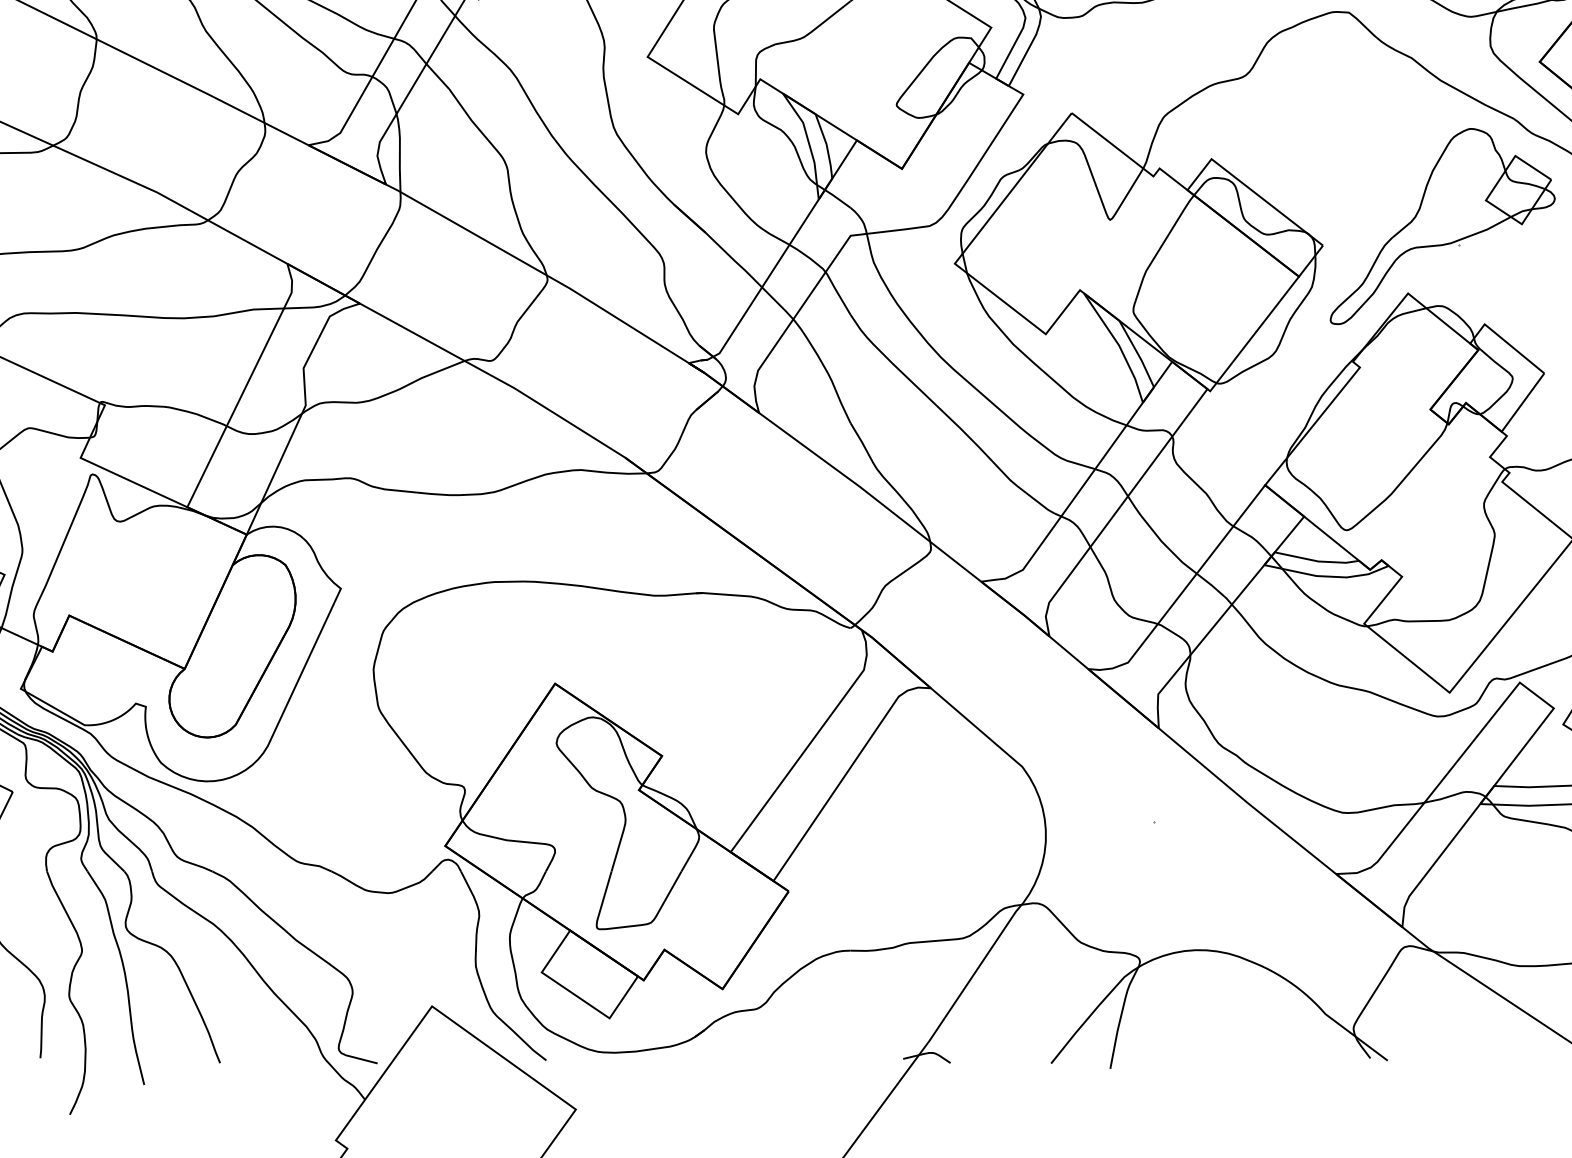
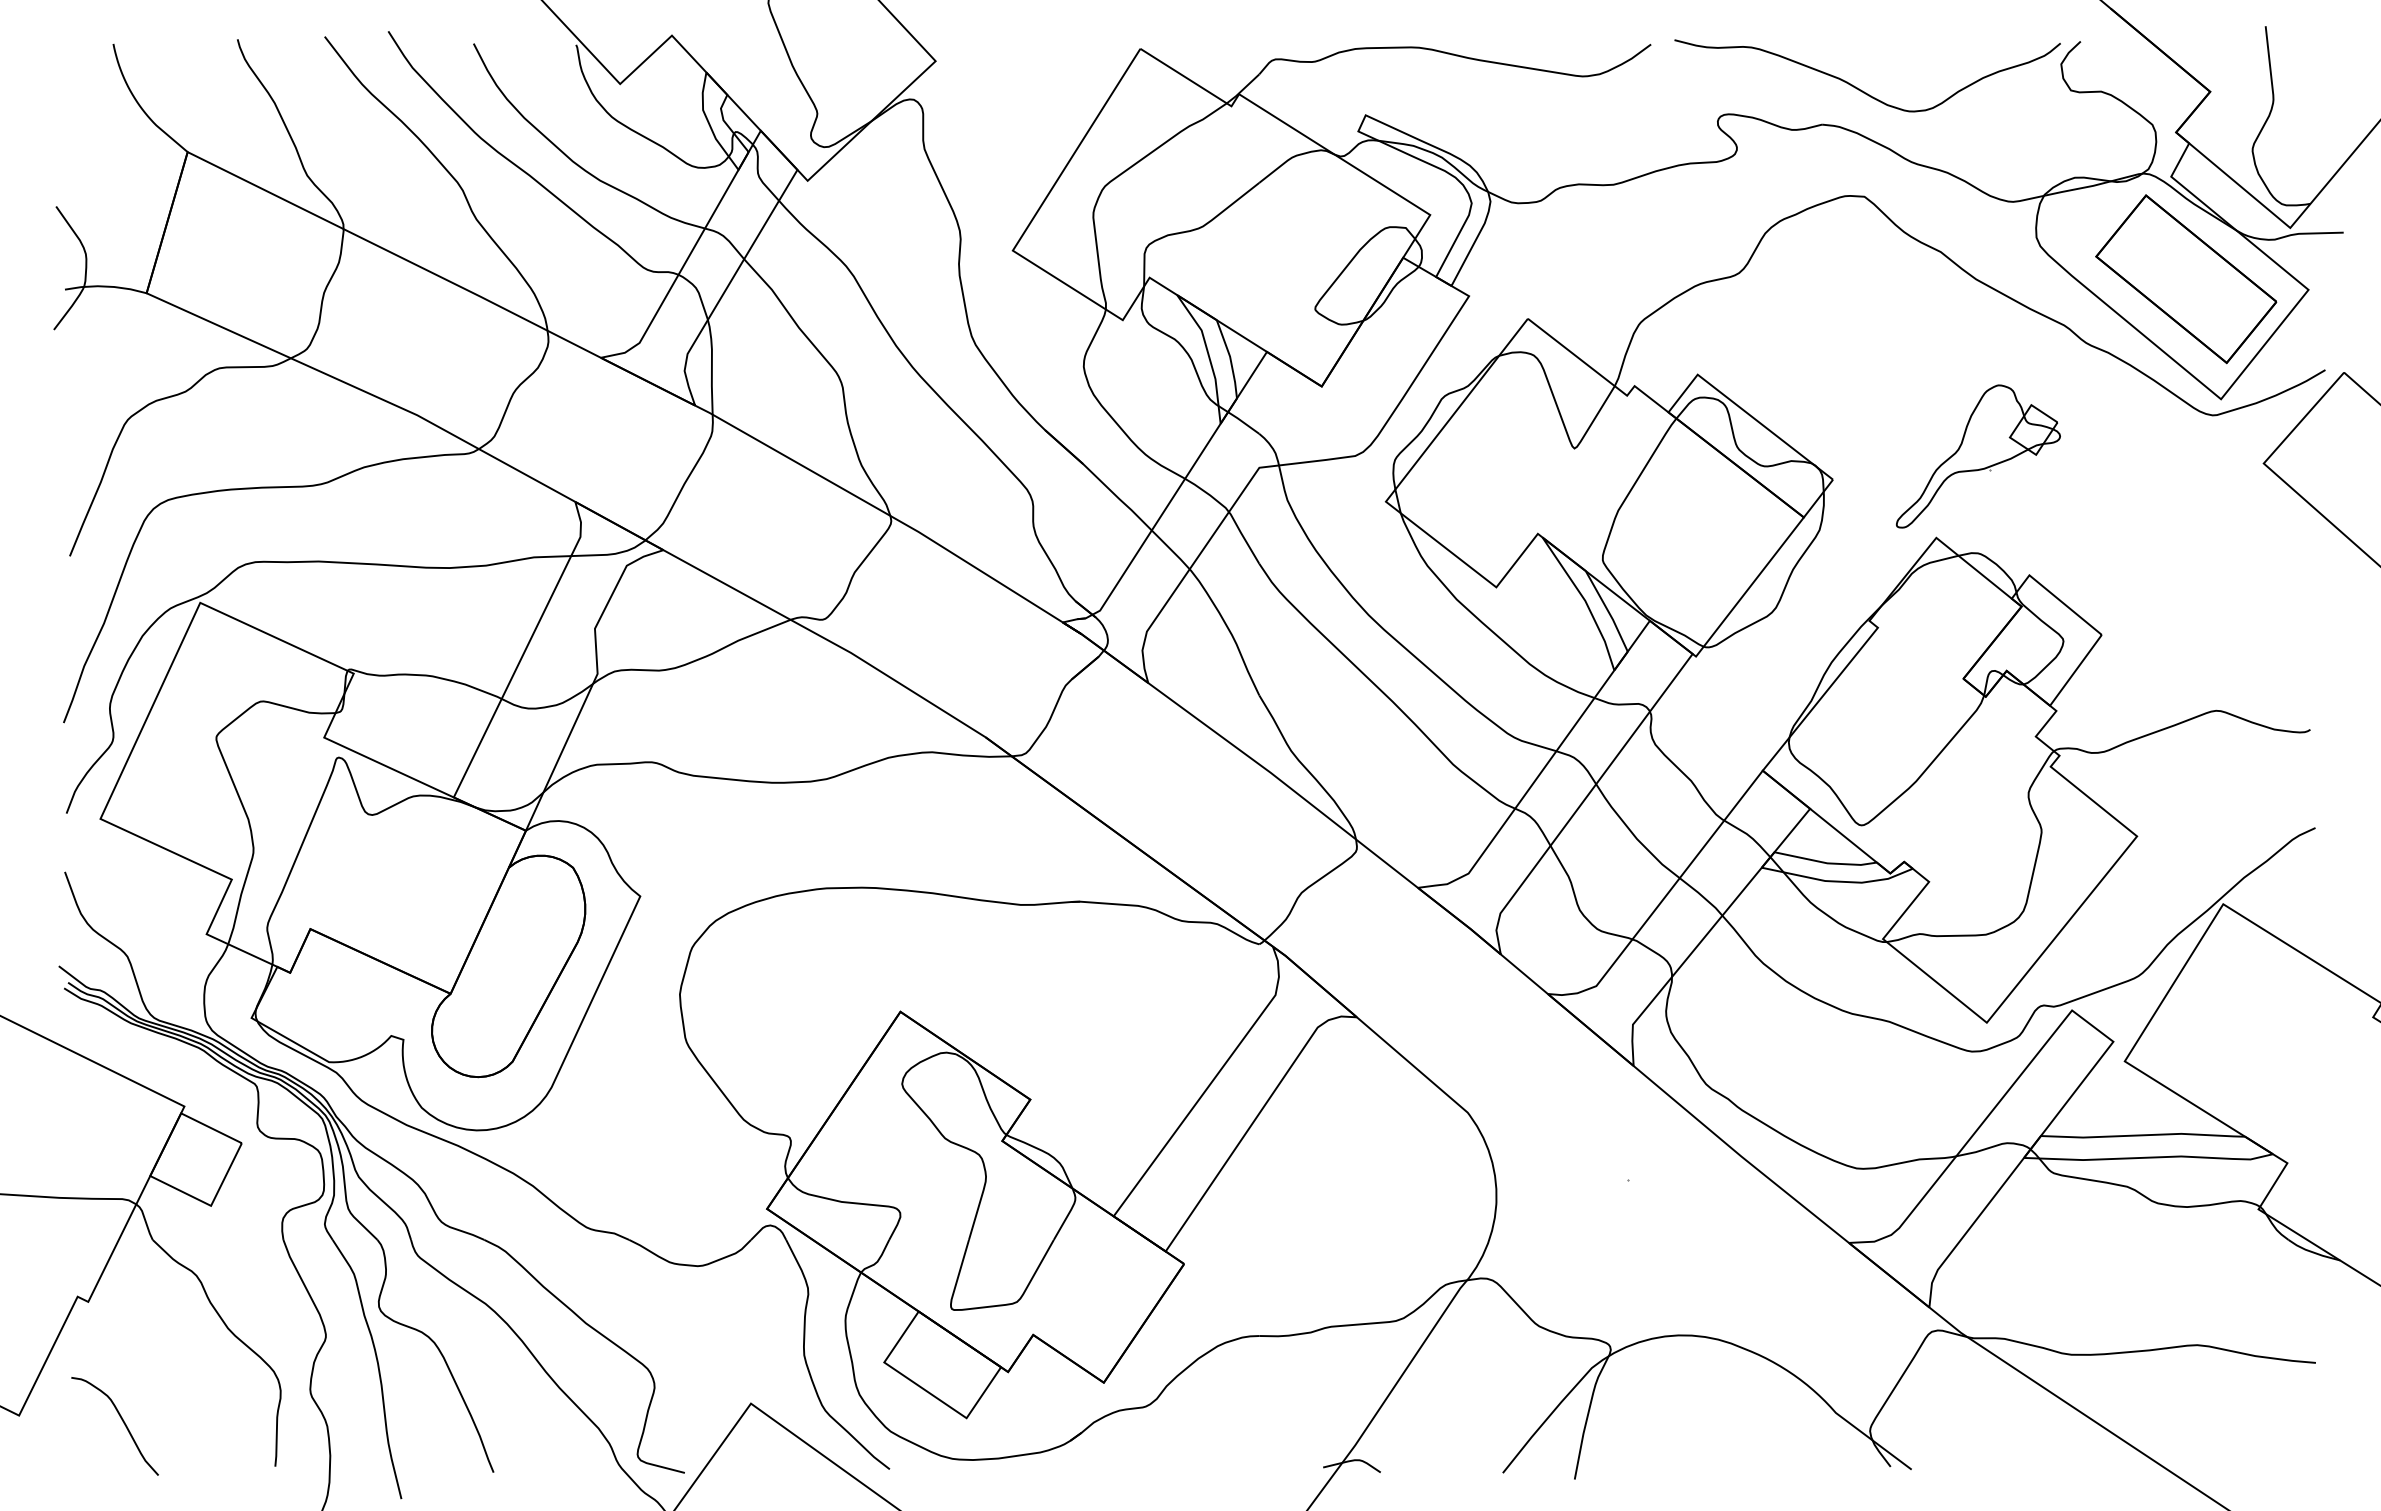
part: (1442, 226) -> (1978, 456), size x0.6

